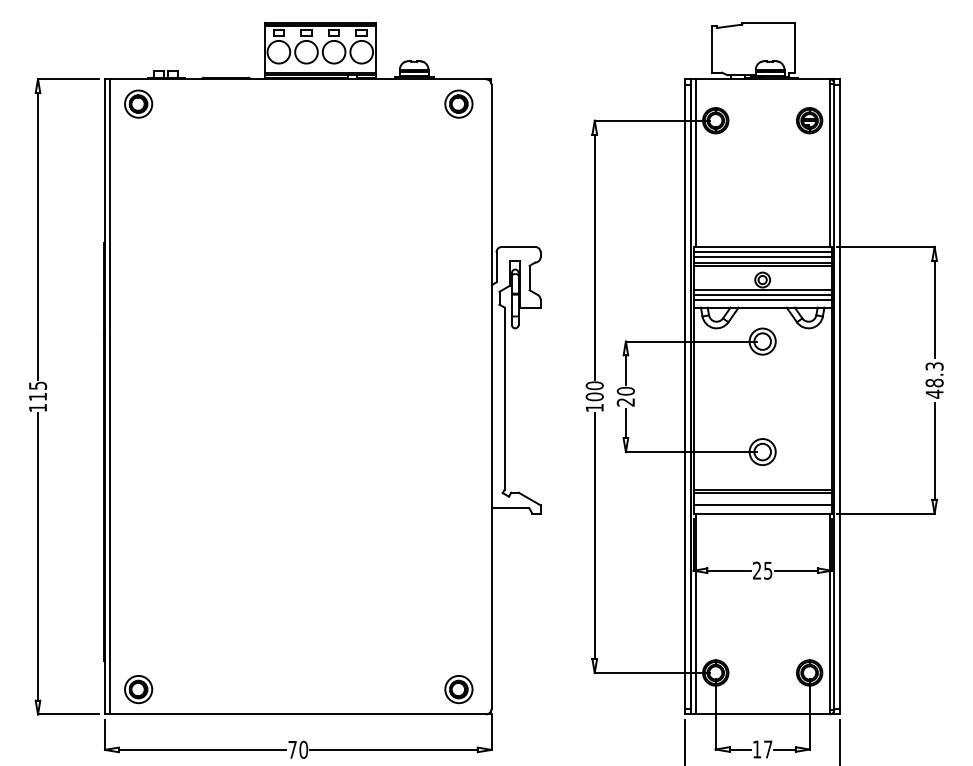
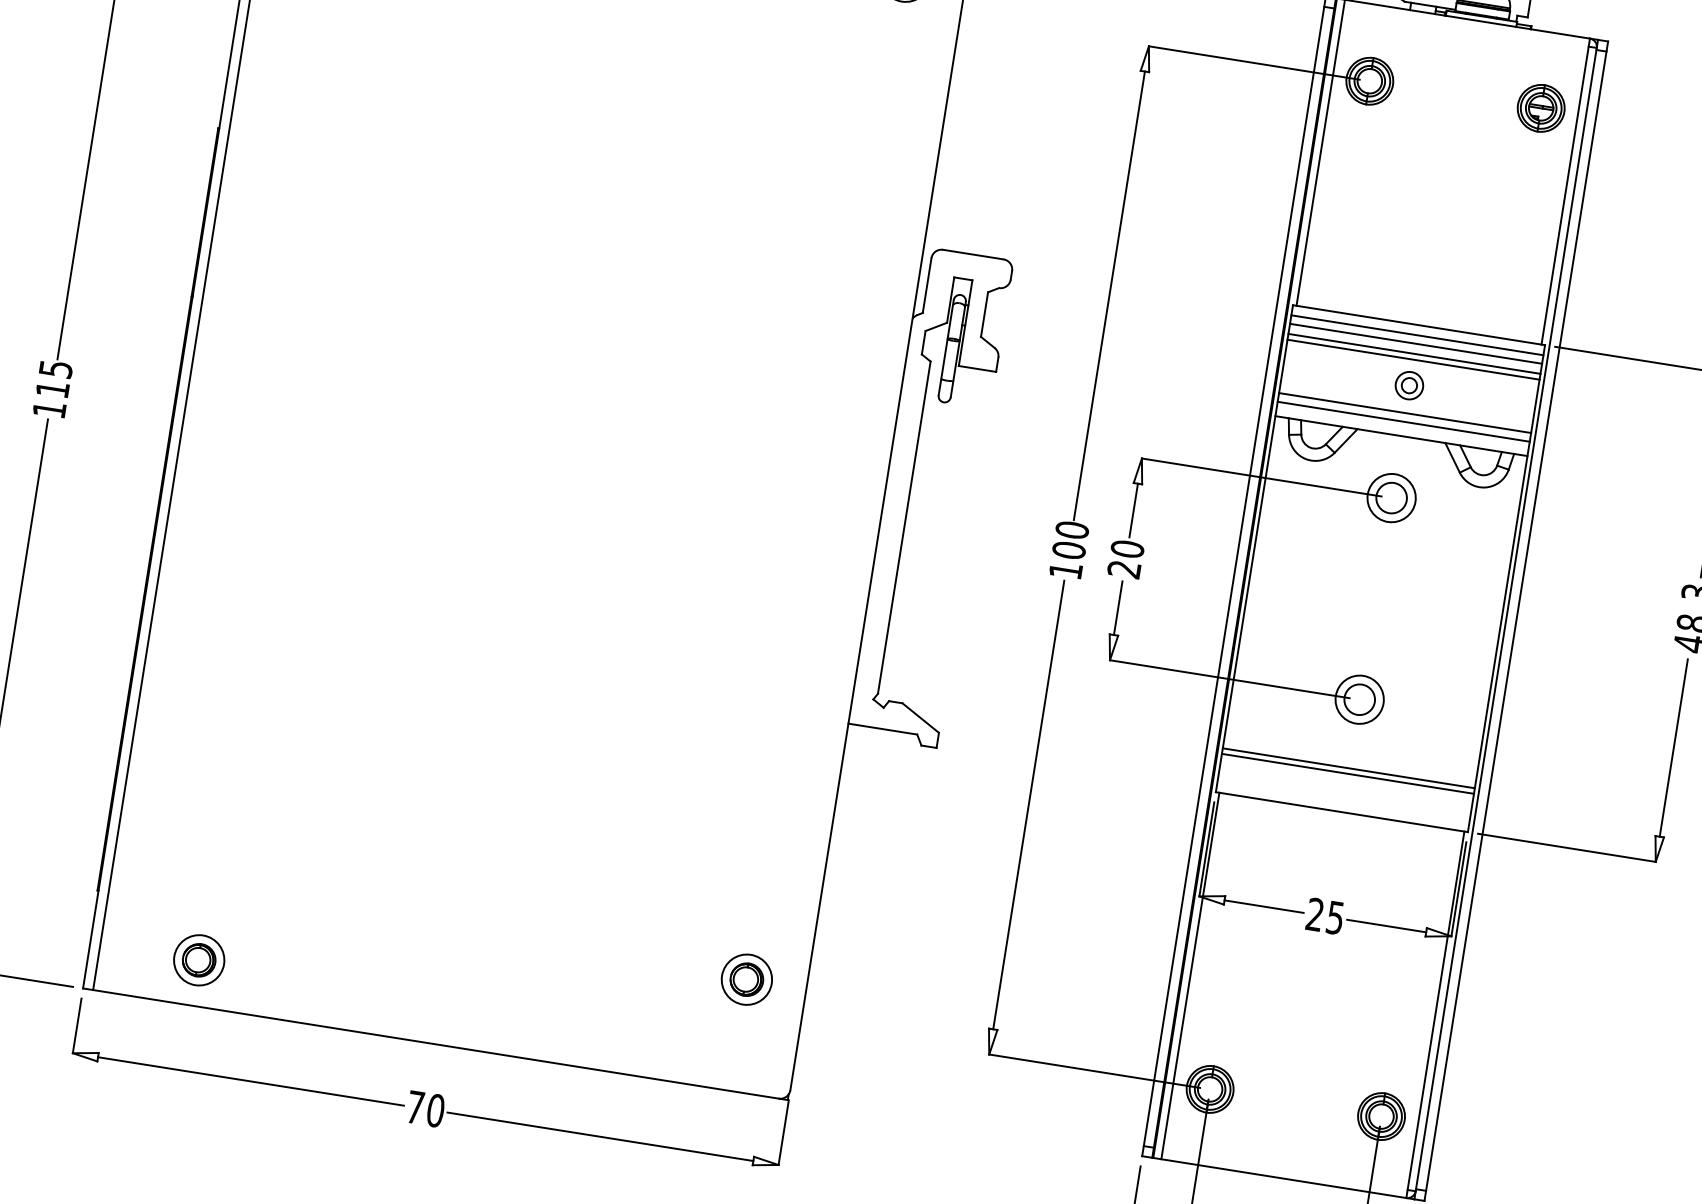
line: (762, 290) -> (1406, 404), removed
line: (762, 505) -> (1343, 797), removed
part: (138, 689) -> (199, 960), moved
part: (458, 689) -> (746, 979), moved

